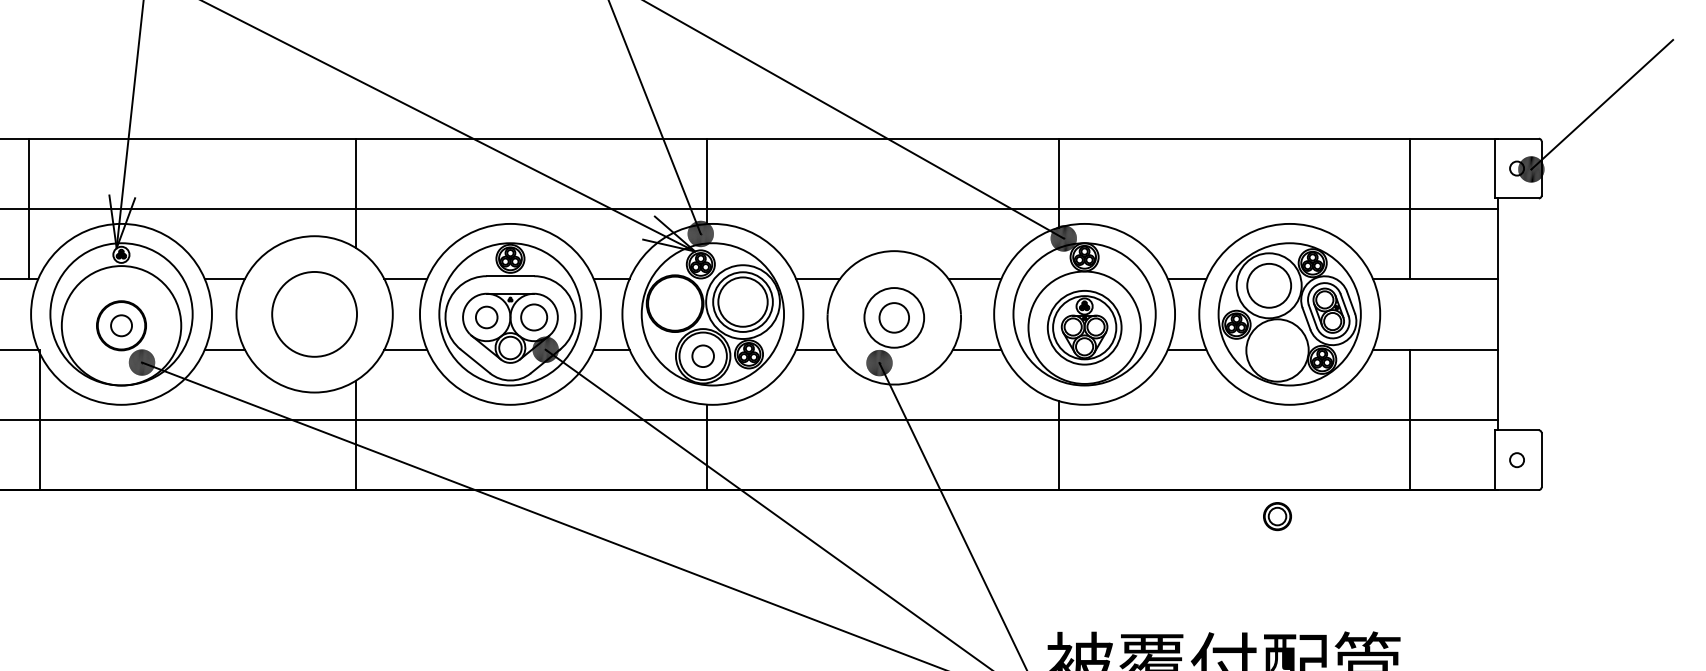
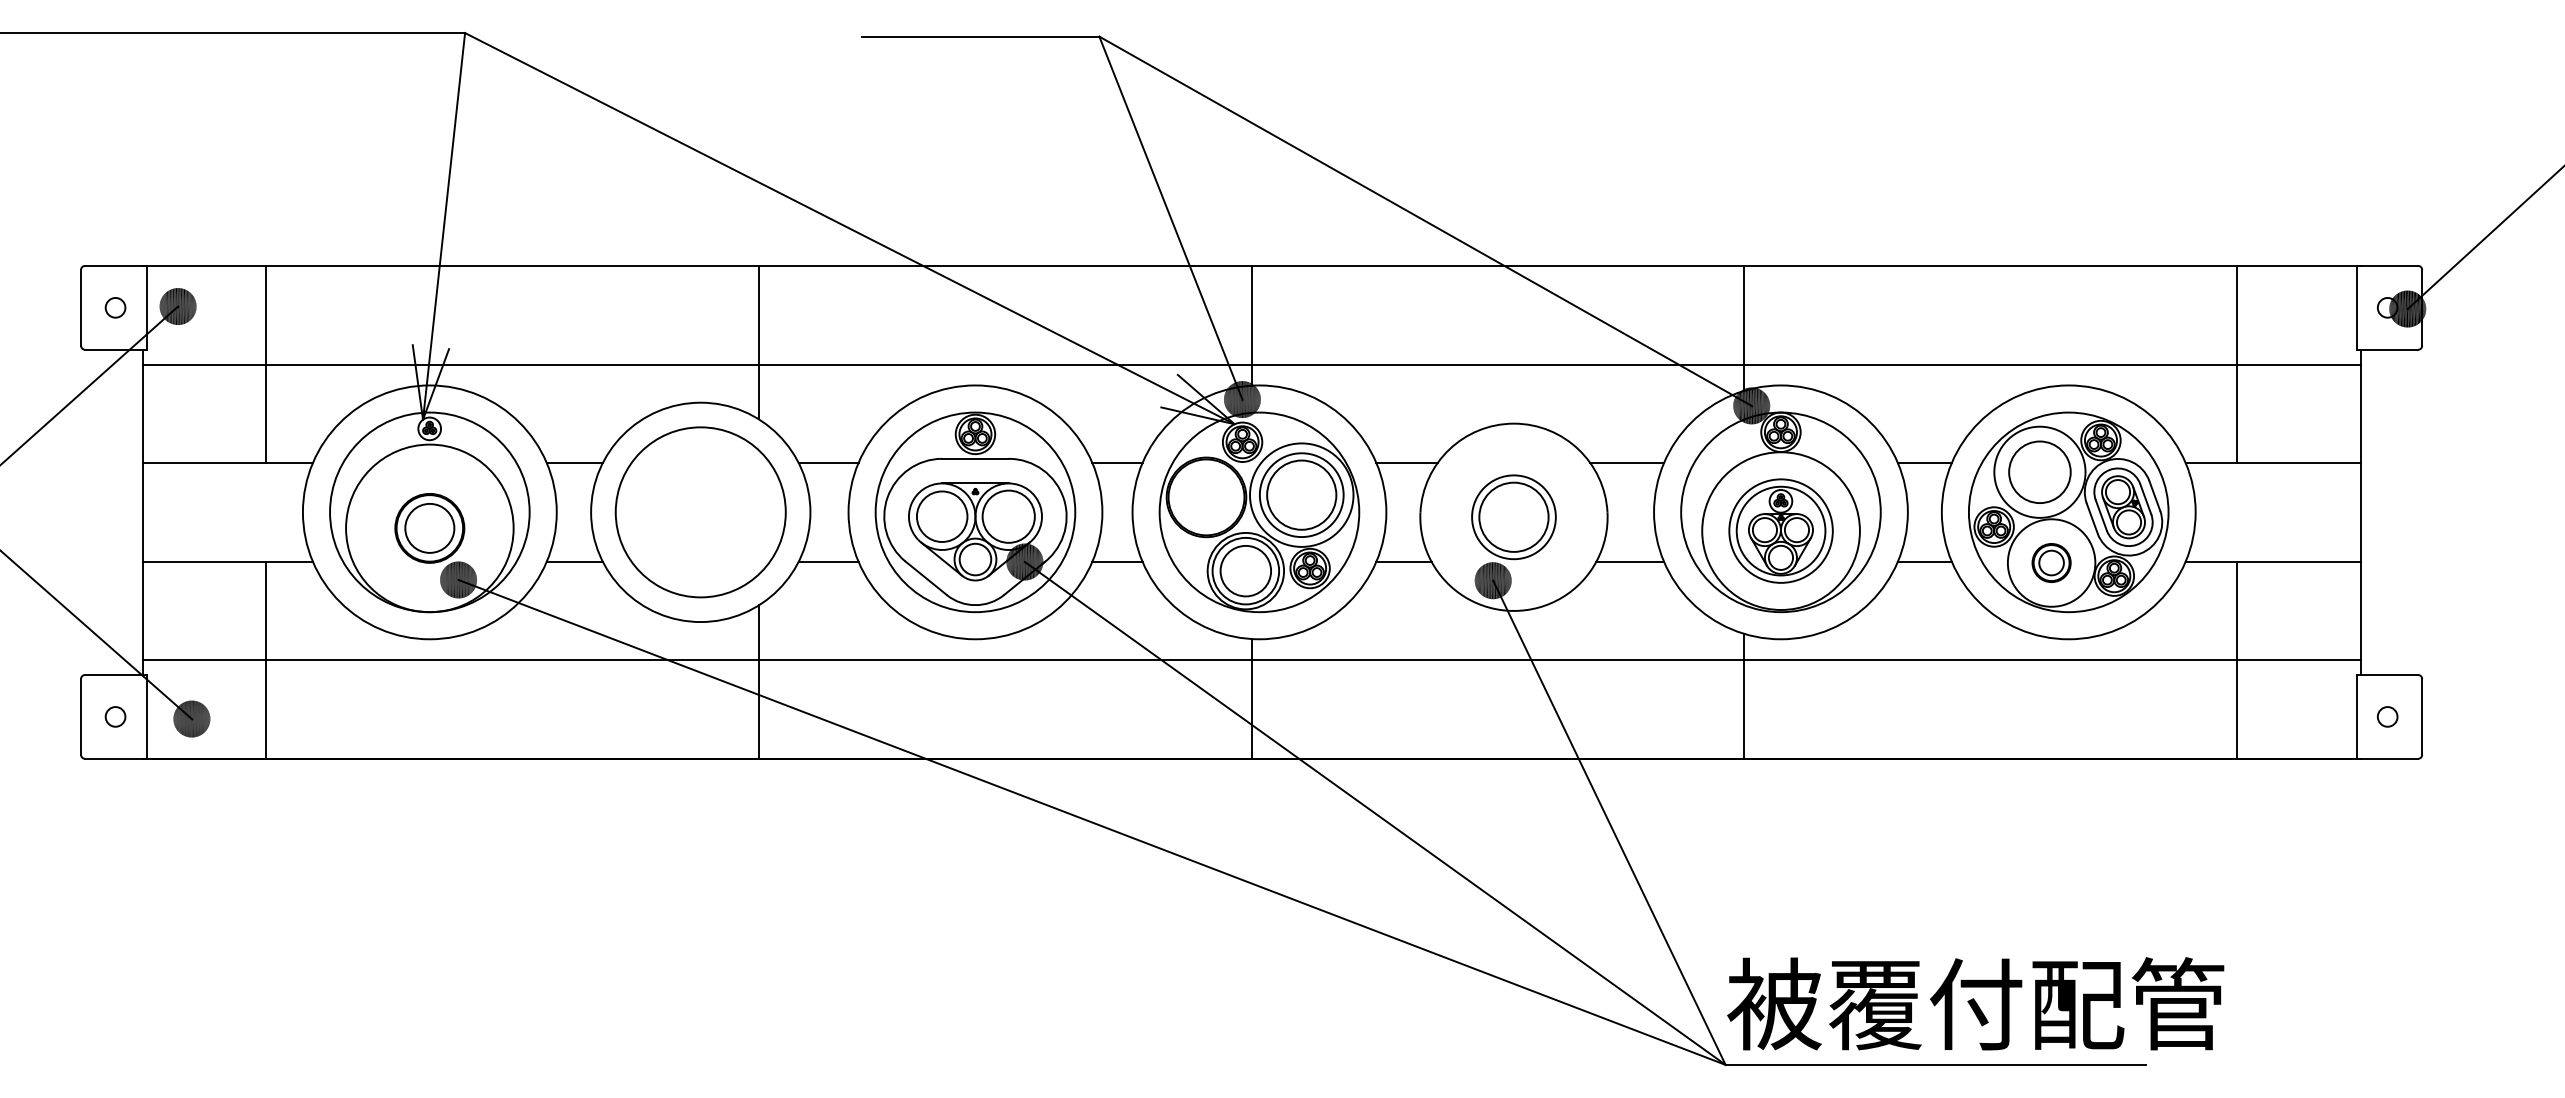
line: (28, 208) -> (265, 364), moved
circle: (314, 314) -> (700, 512), size x1.43
circle: (486, 317) -> (941, 516), size x1.67
circle: (534, 317) -> (1008, 516), size x1.43
circle: (893, 317) -> (1513, 516), size x1.67
circle: (121, 325) -> (429, 527), size x1.67
circle: (702, 355) -> (1245, 570), size x1.67
line: (39, 419) -> (265, 659), moved
part: (1277, 516) -> (2051, 562), moved

